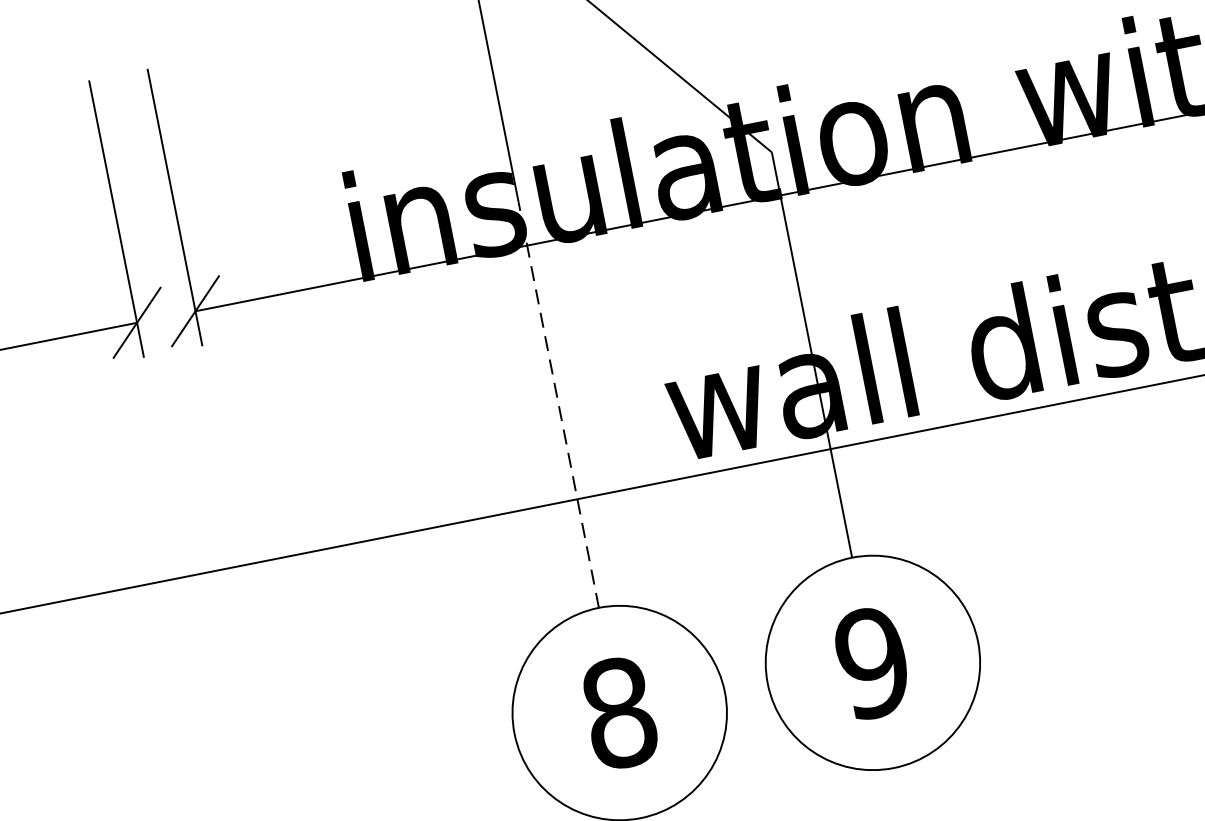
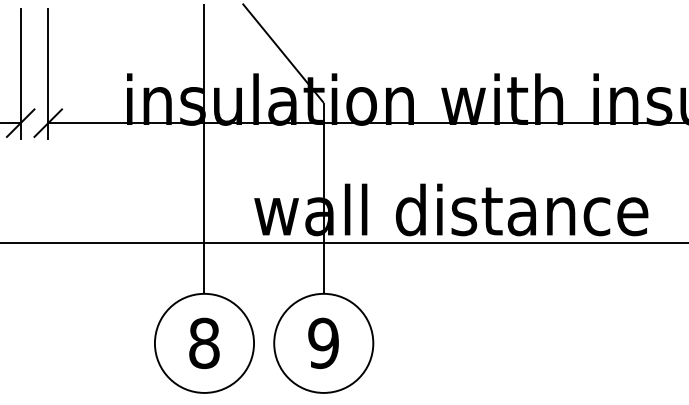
line: (558, 403) -> (204, 197), dashed -> solid

